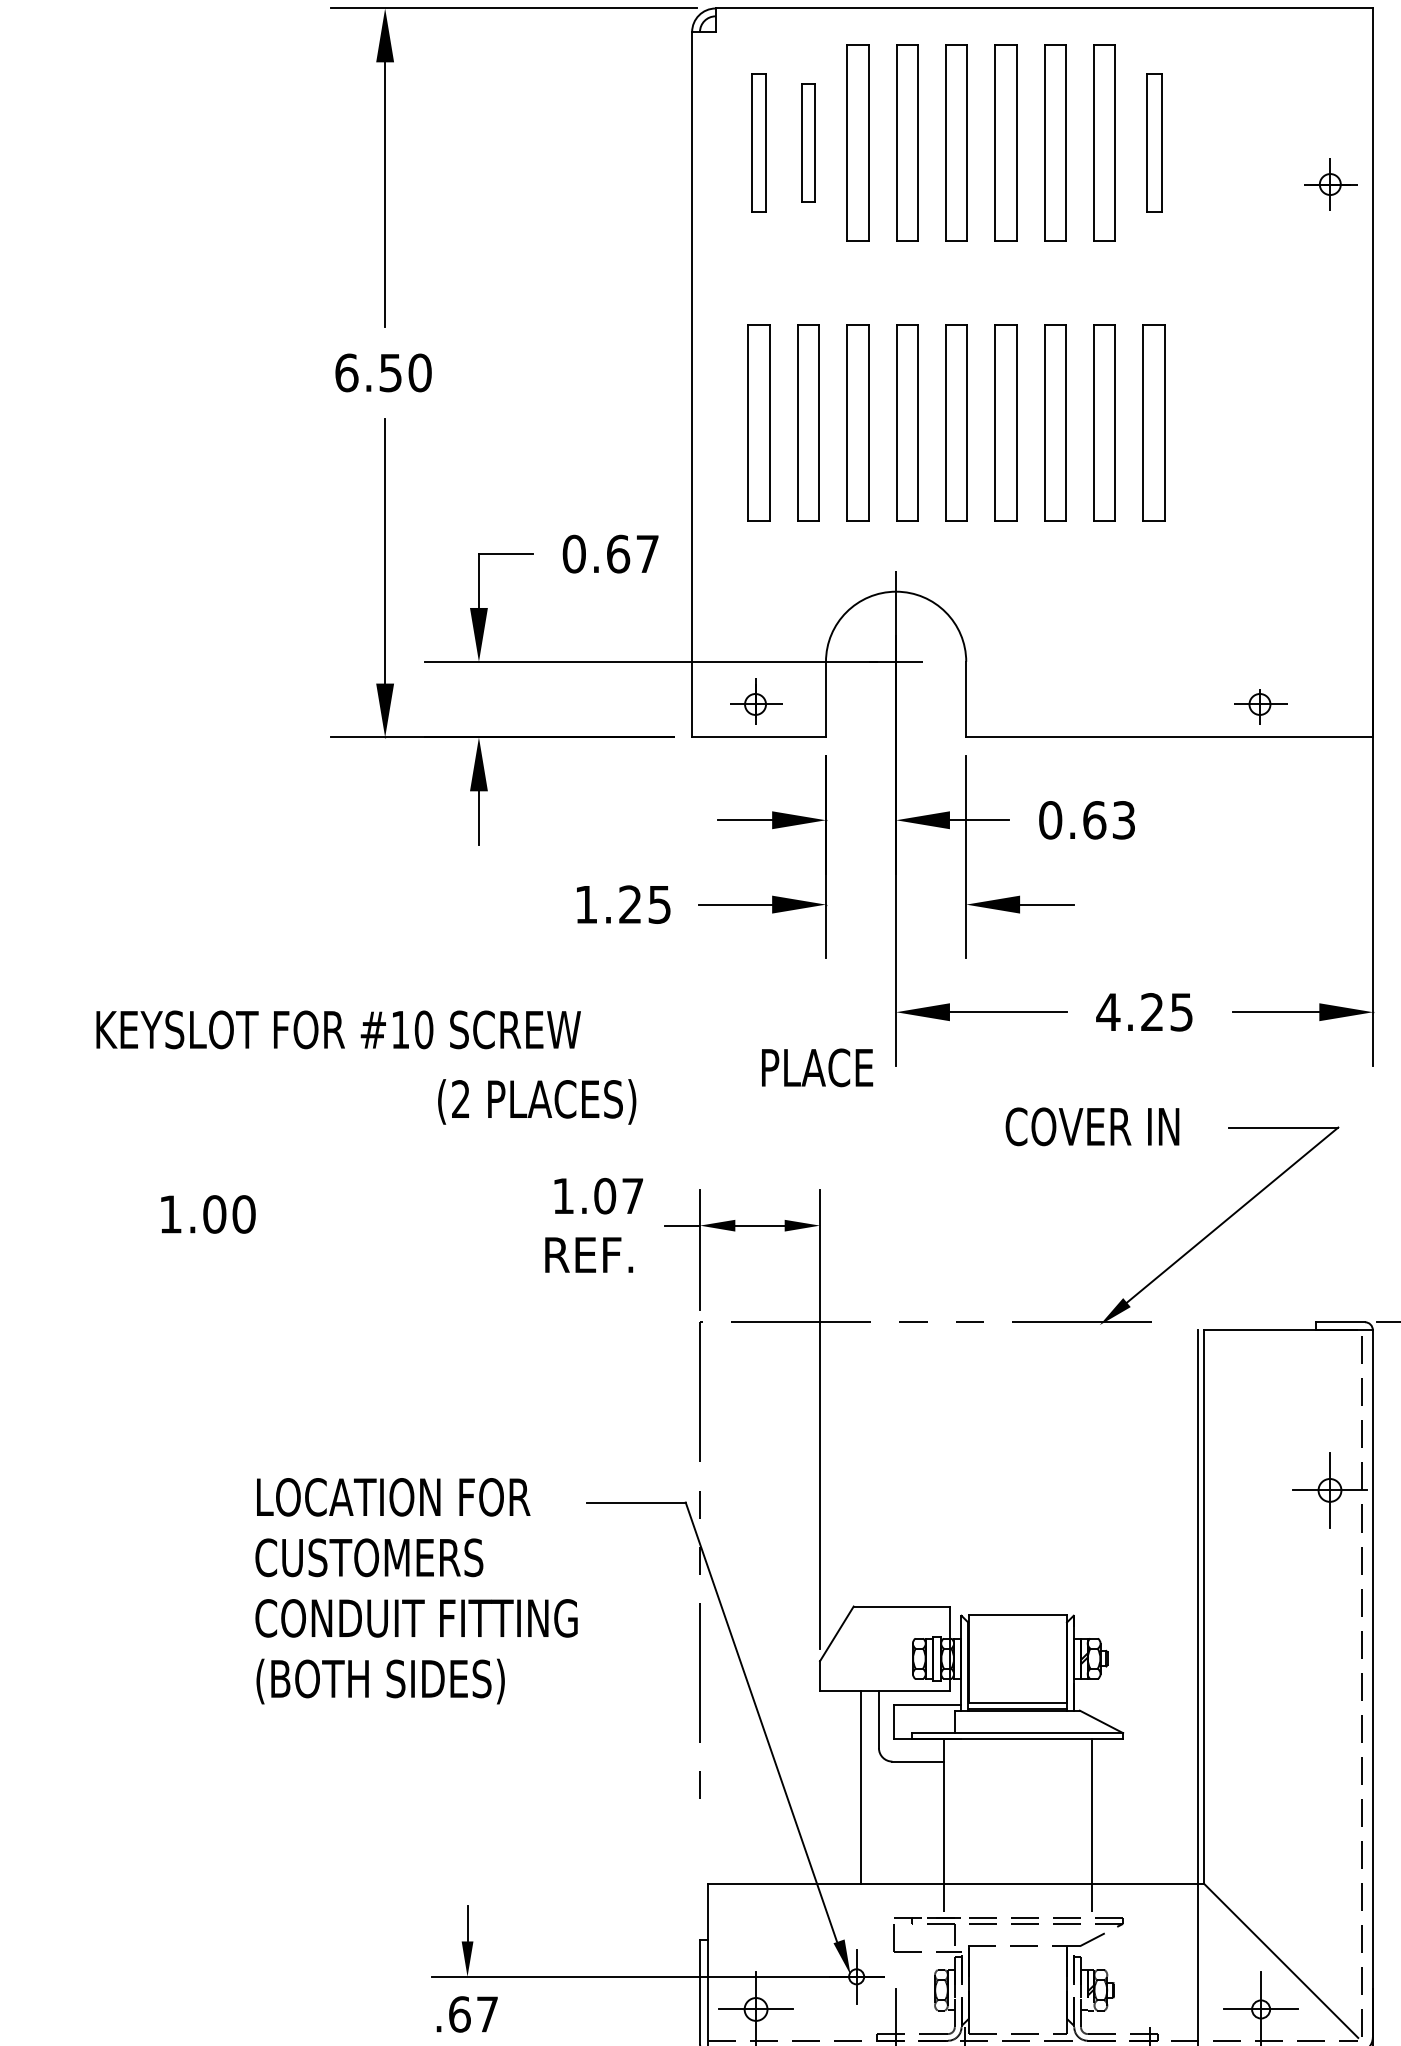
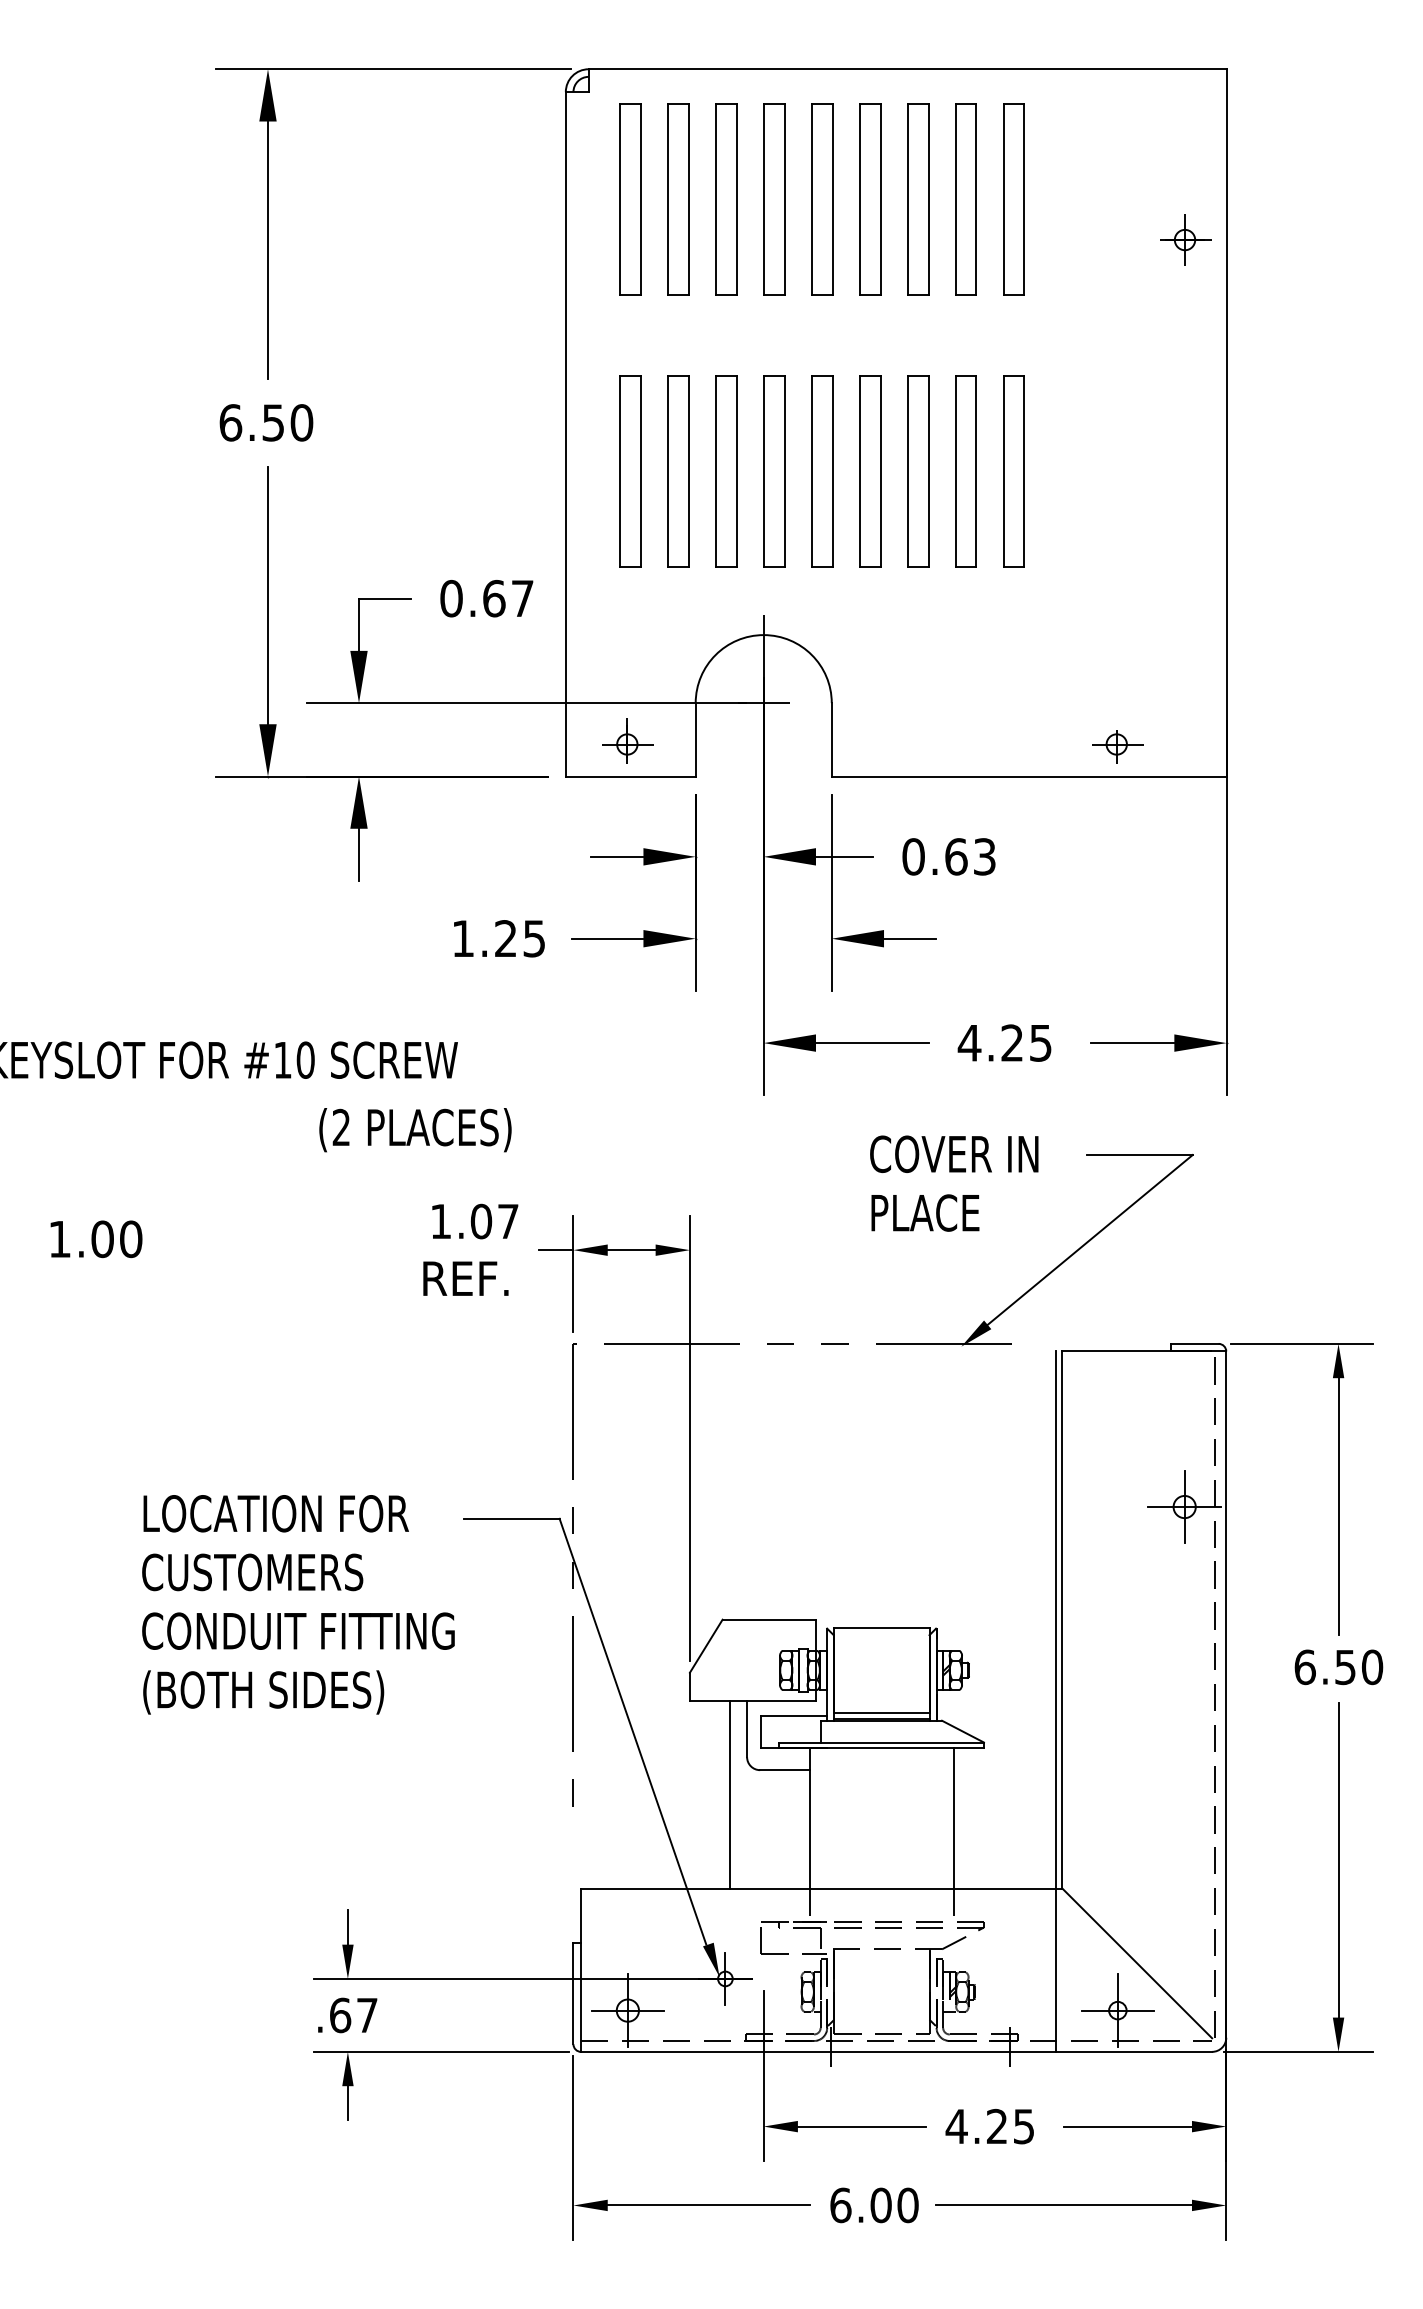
part: (758, 142) -> (630, 199), size x1.43
part: (808, 142) -> (678, 199), size x1.67
part: (1153, 142) -> (1013, 199), size x1.43
text: (817, 1067) -> (925, 1212), moved

